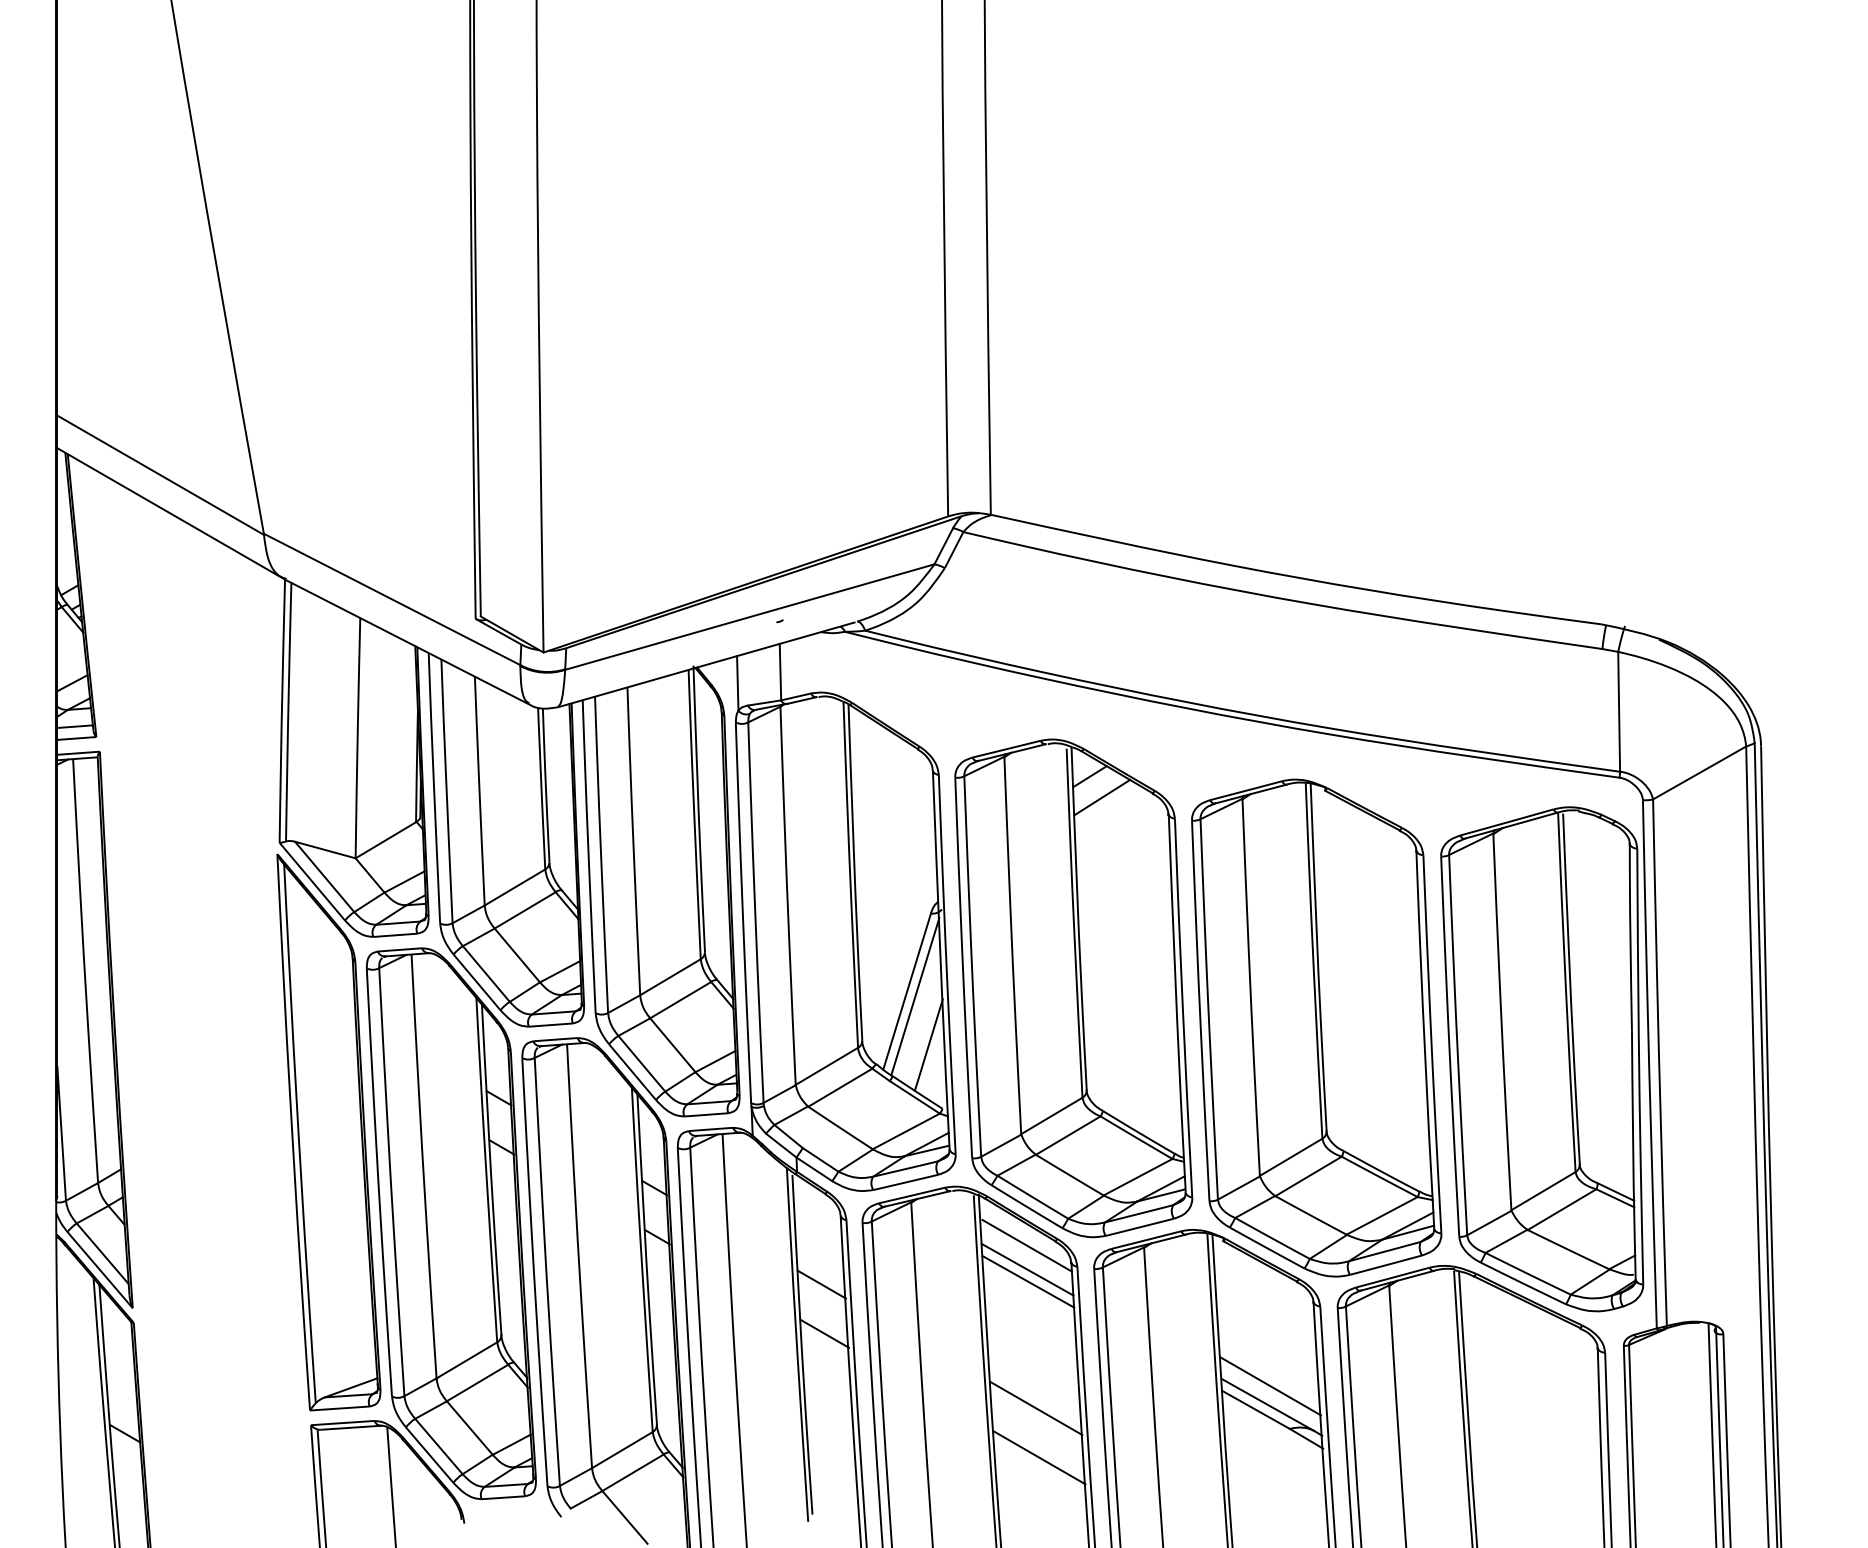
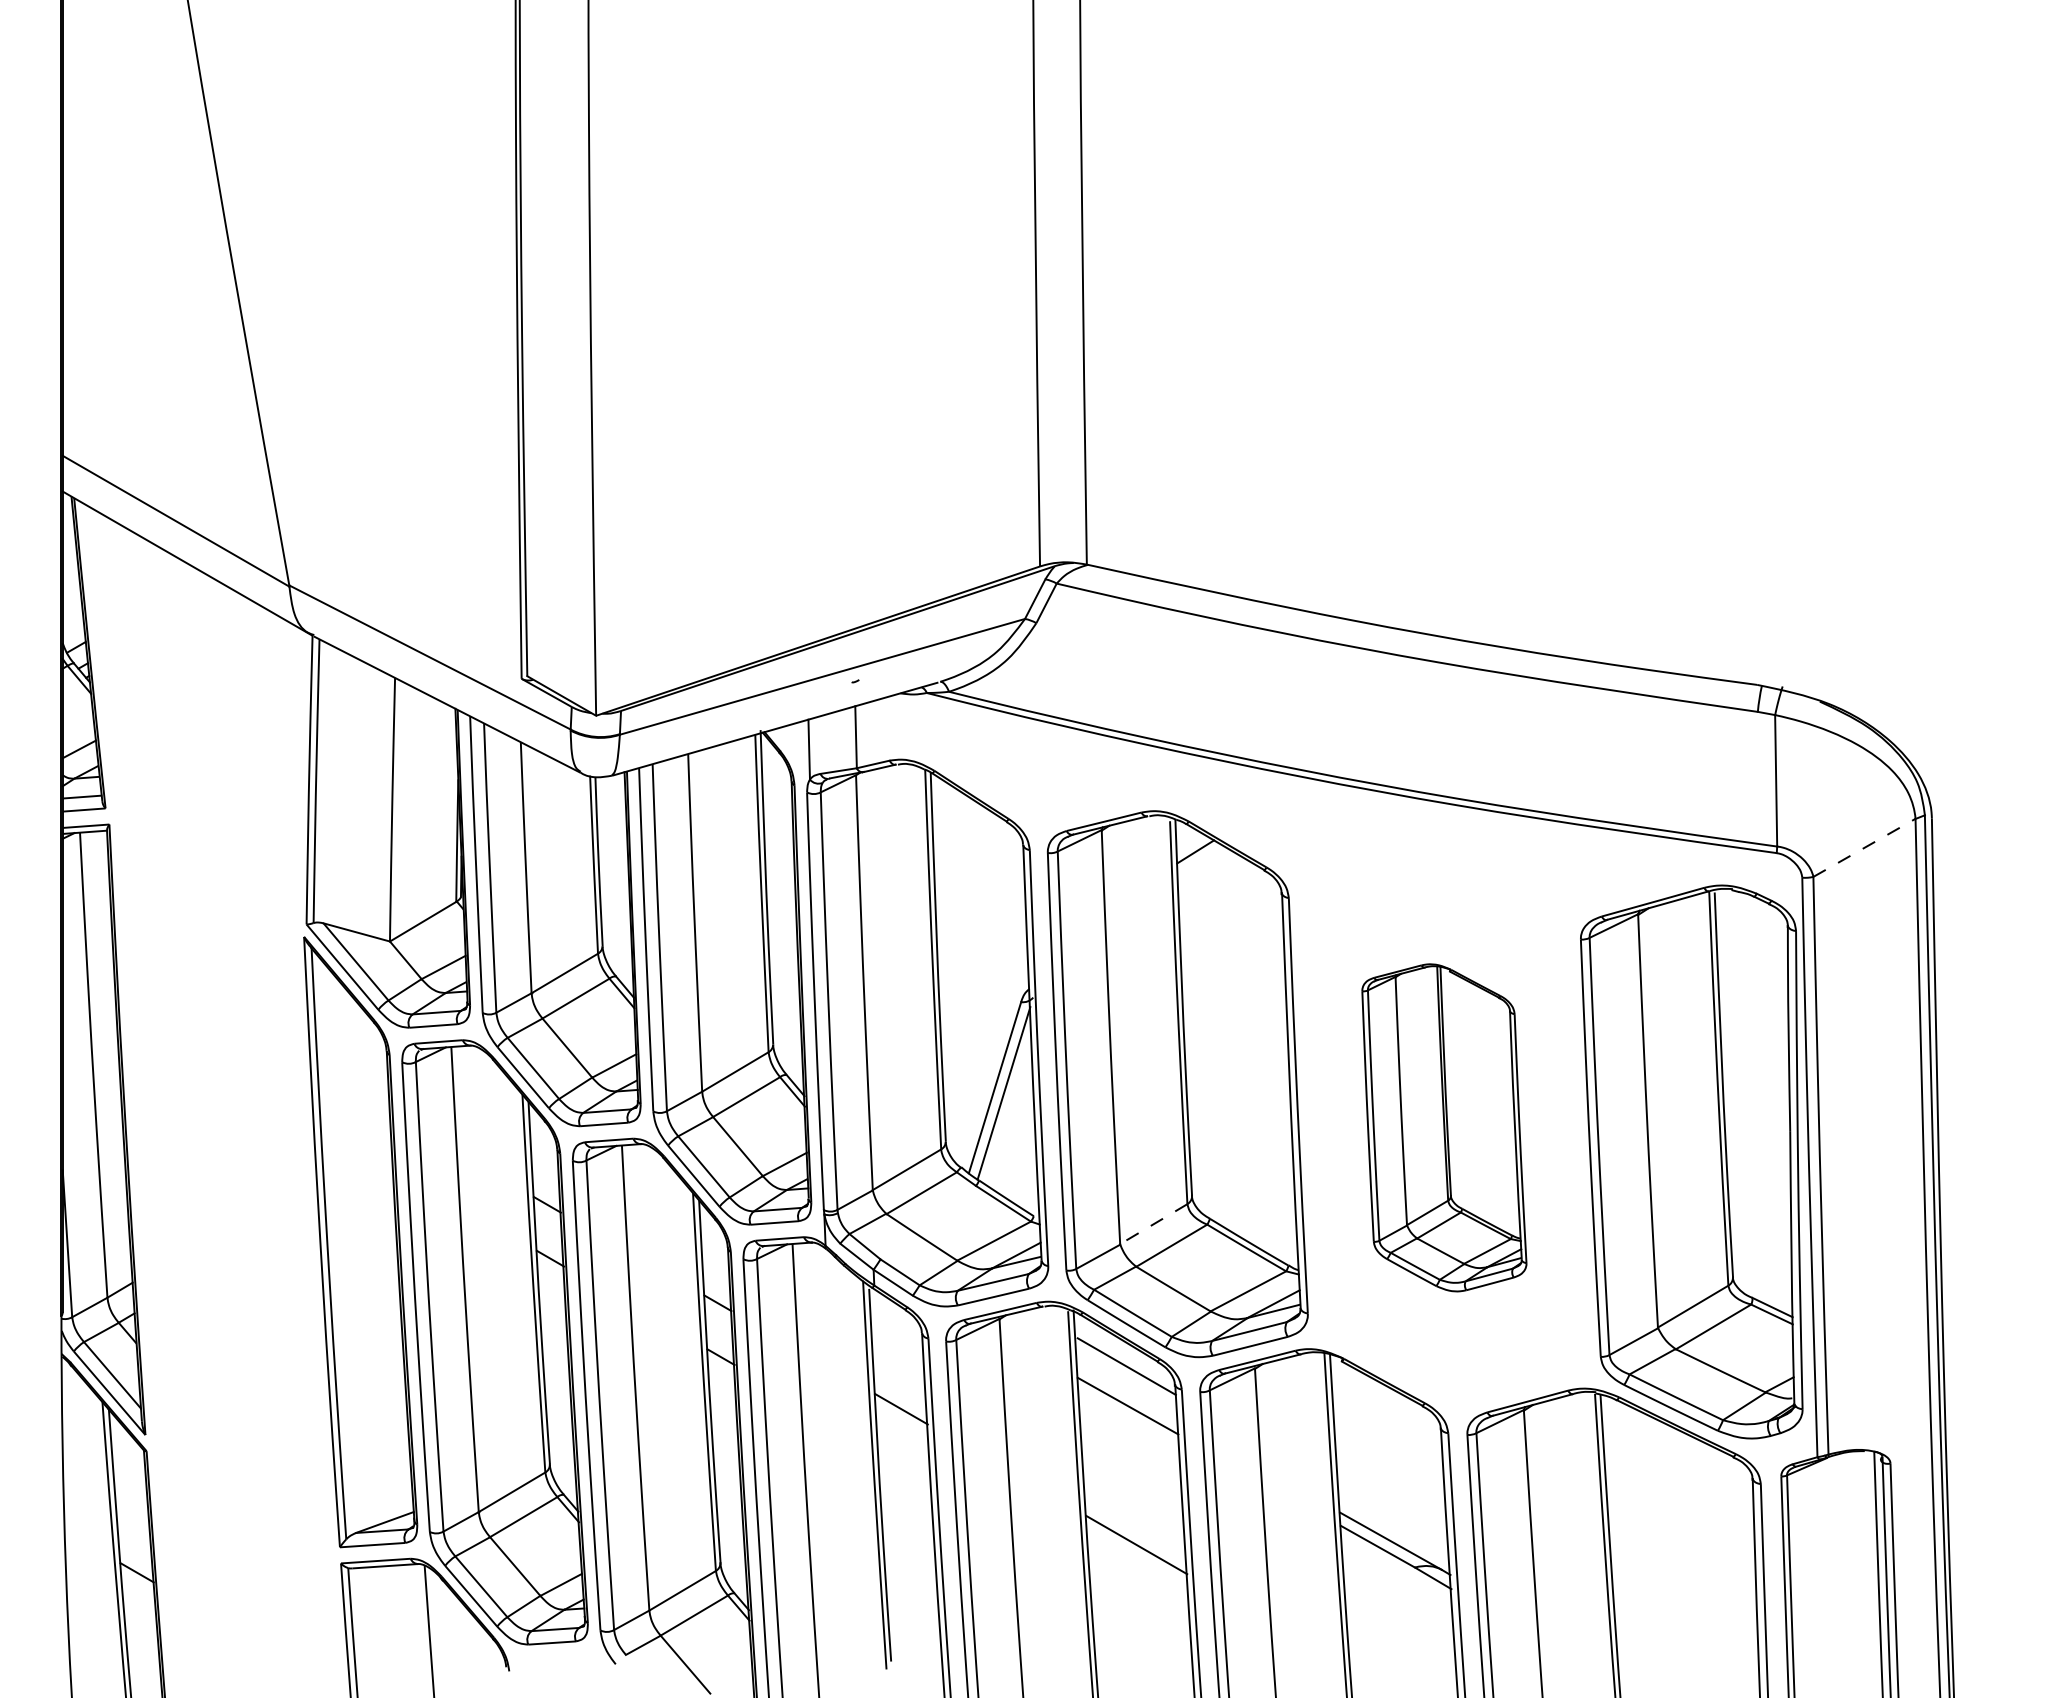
line: (1699, 772) -> (1864, 847), solid -> dashed
line: (1101, 797) -> (1208, 874), removed
part: (1316, 1027) -> (1444, 1127), size x0.6
line: (928, 1045) -> (1018, 1146), removed
line: (1052, 1115) -> (1154, 1223), solid -> dashed
line: (1026, 1269) -> (1126, 1392), removed
line: (824, 1333) -> (904, 1462), removed
line: (1270, 1386) -> (1393, 1520), removed
line: (1038, 1457) -> (1139, 1598), removed

